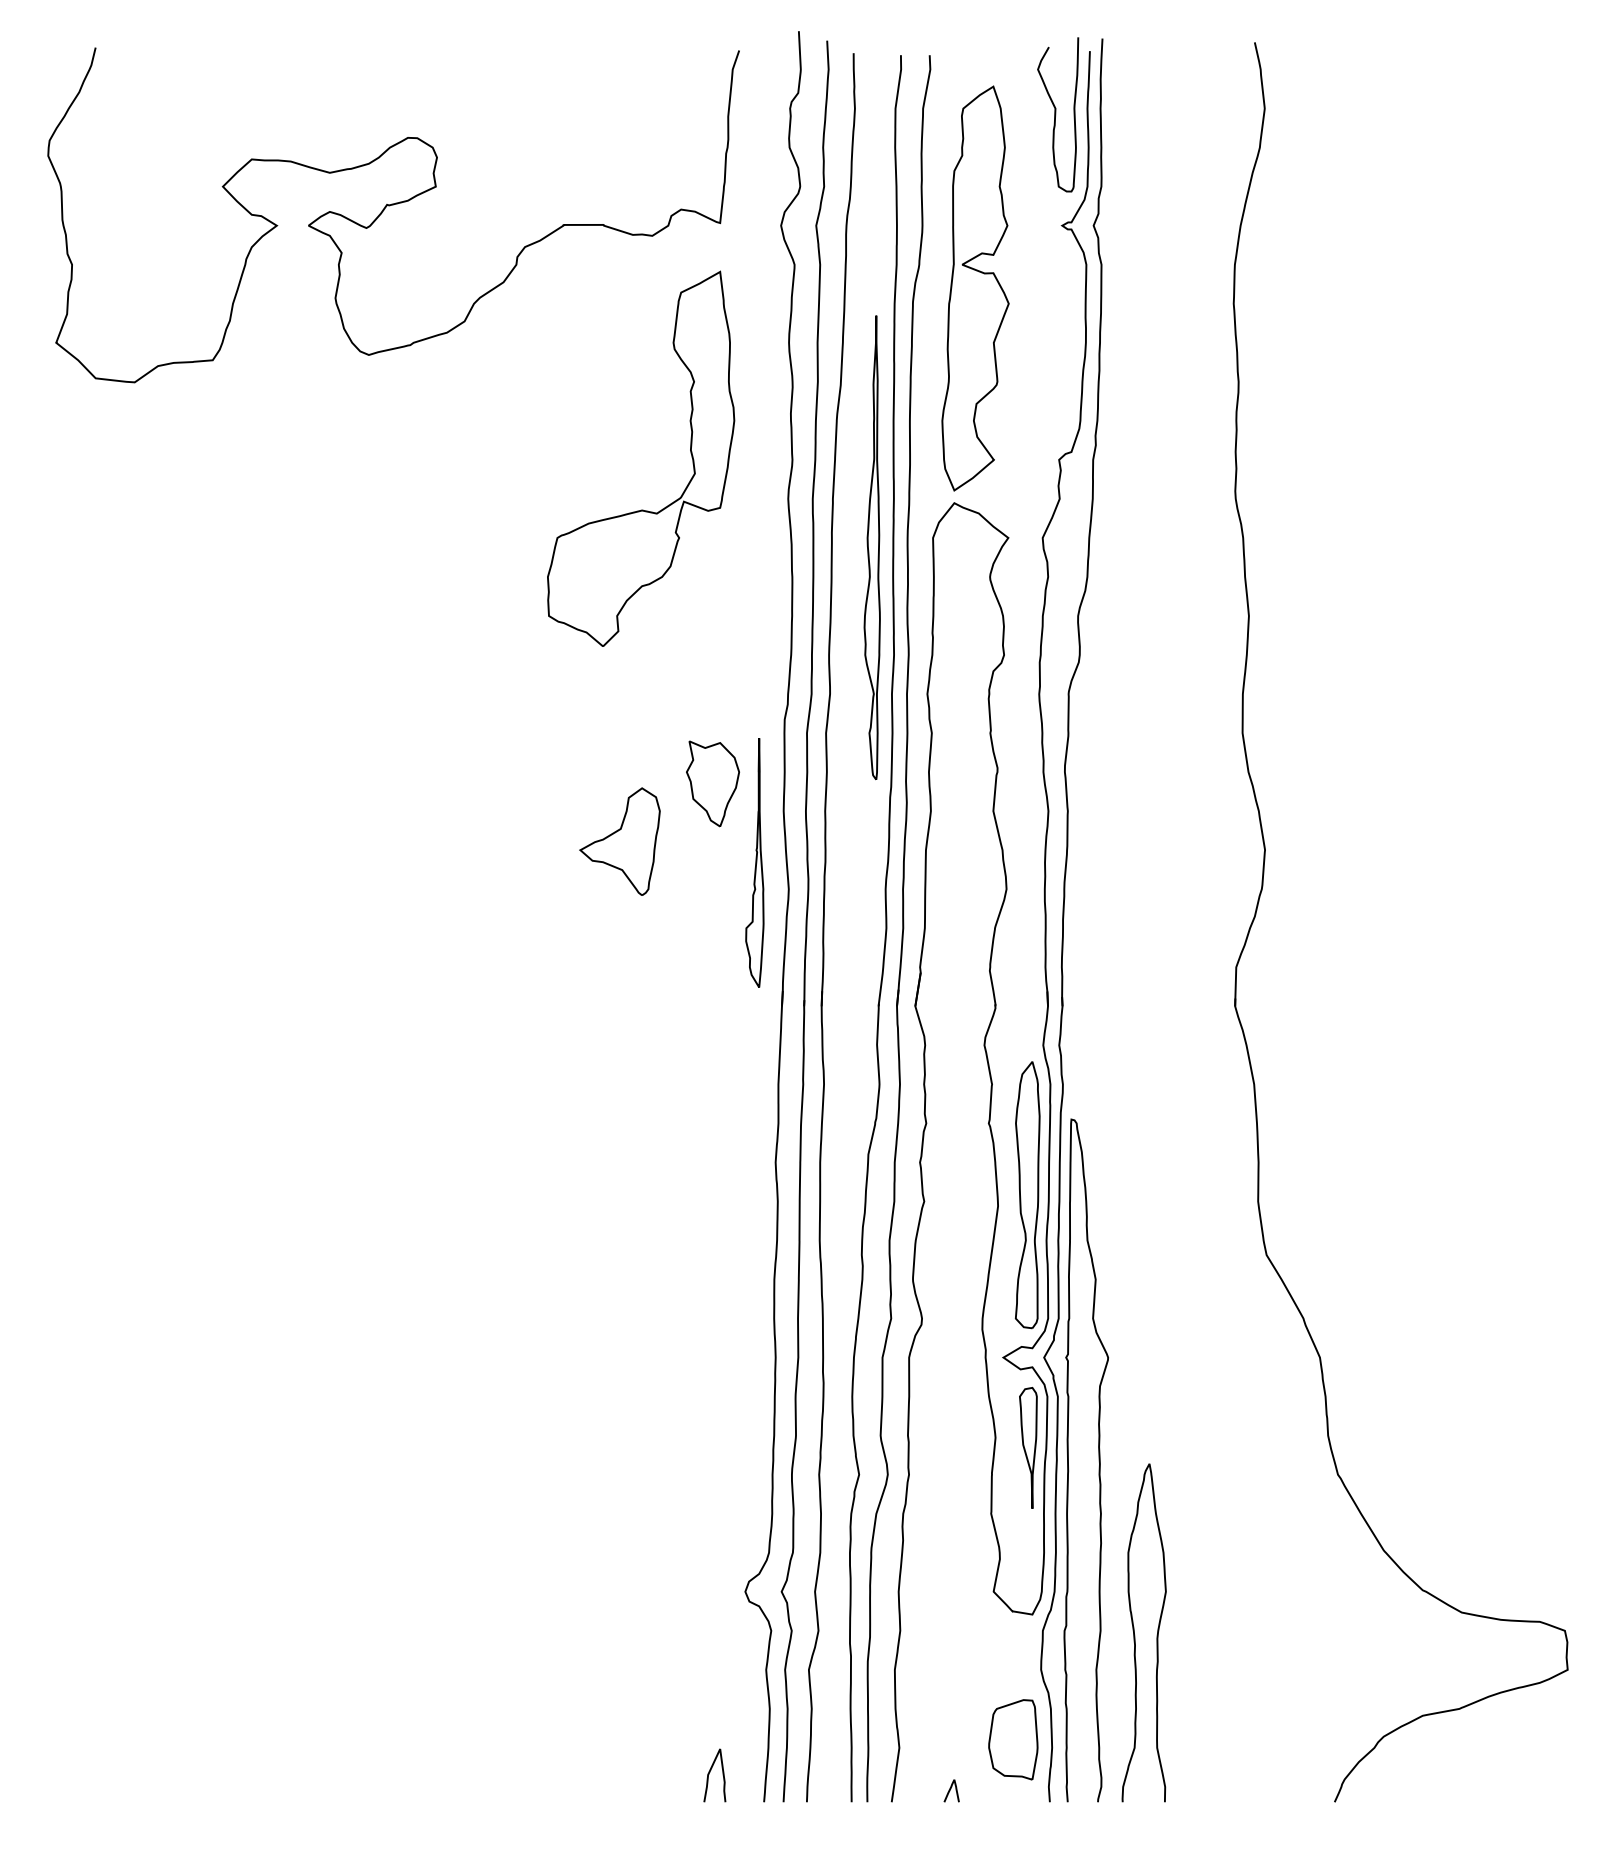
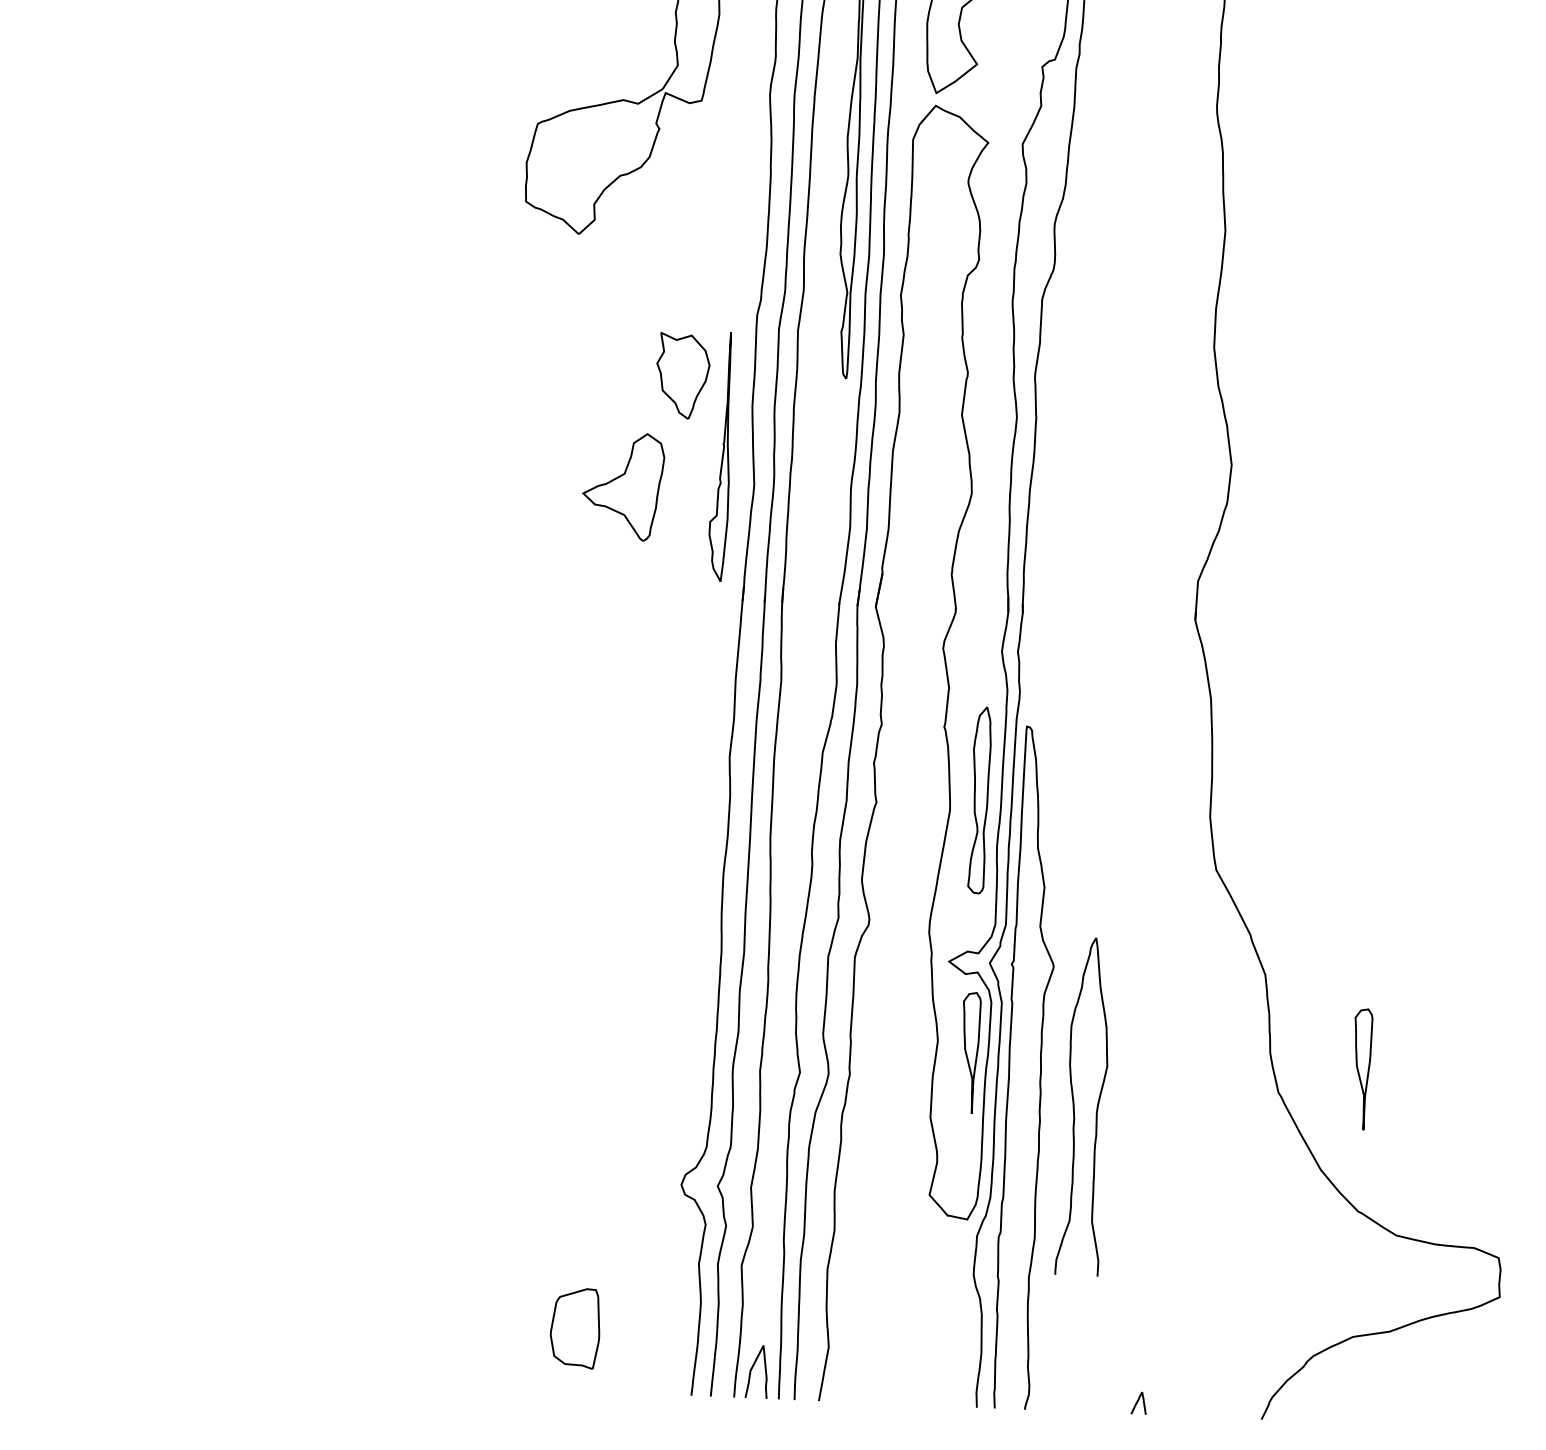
part: (619, 841) -> (622, 486), moved
part: (1027, 1195) -> (979, 800), size x0.7
part: (1420, 1447) -> (1362, 1068), added
curve: (1135, 1635) -> (1075, 1108), moved
part: (1013, 1739) -> (575, 1328), moved
curve: (710, 1772) -> (752, 1368), moved
curve: (951, 1789) -> (1138, 1401), moved

